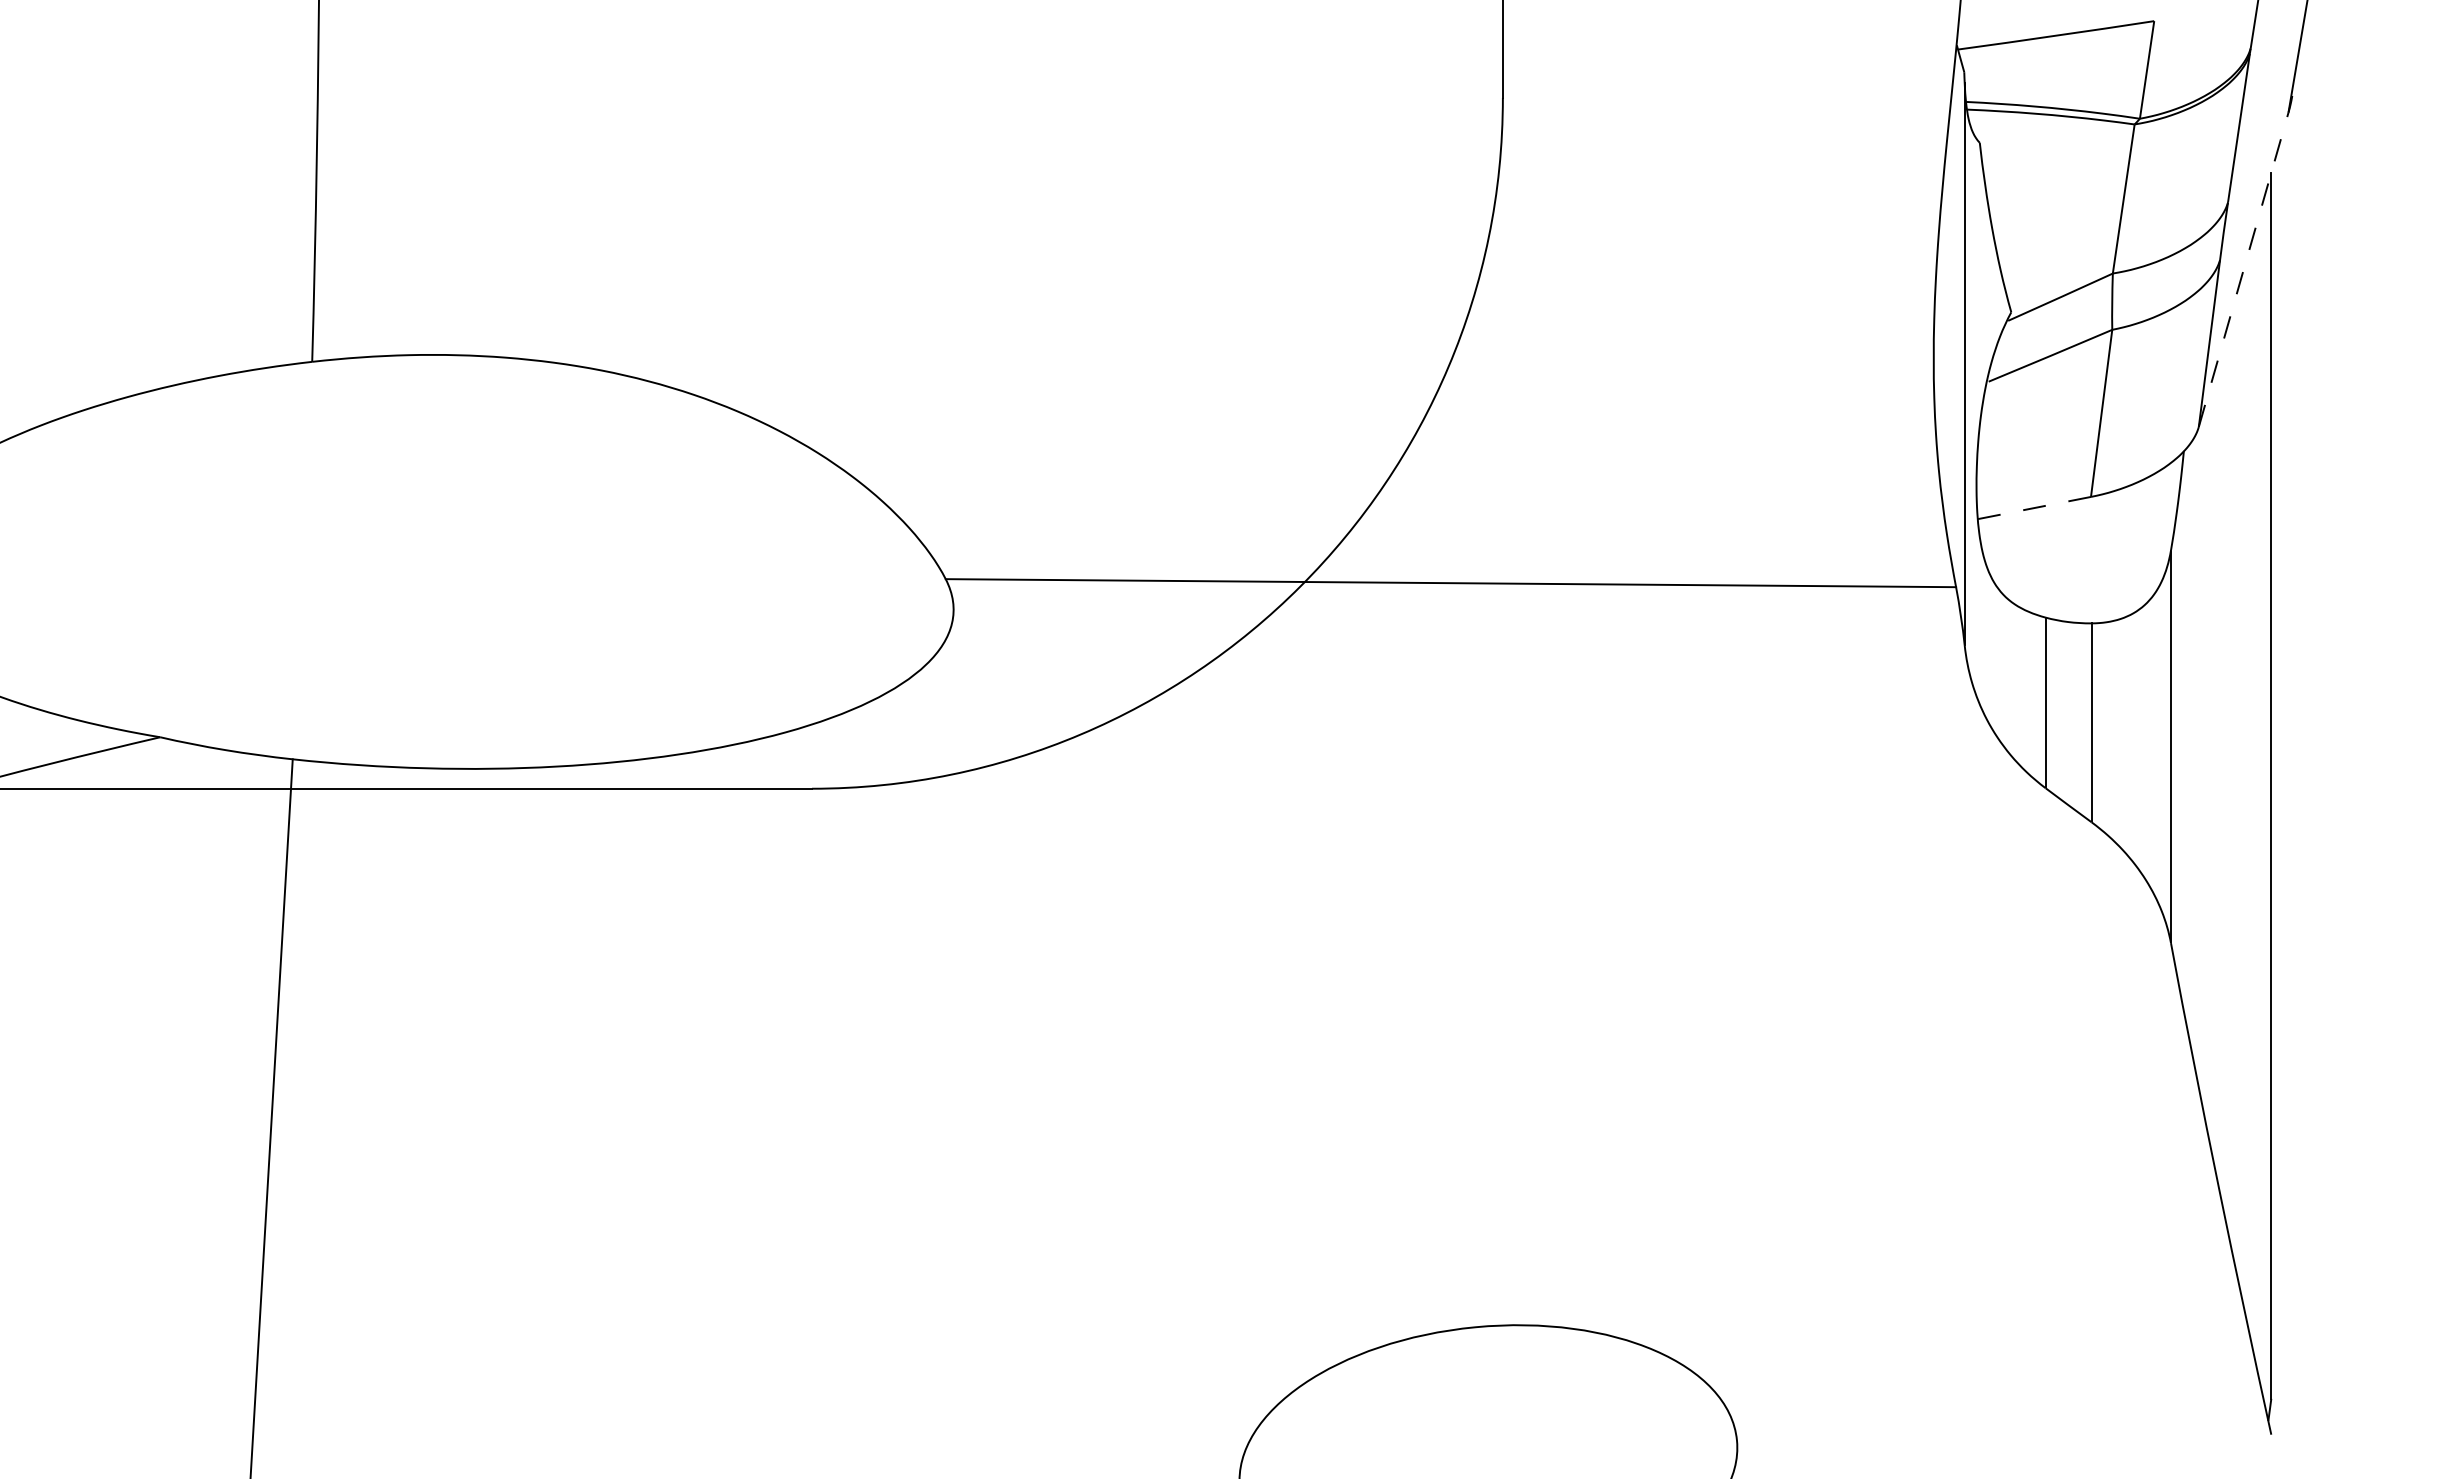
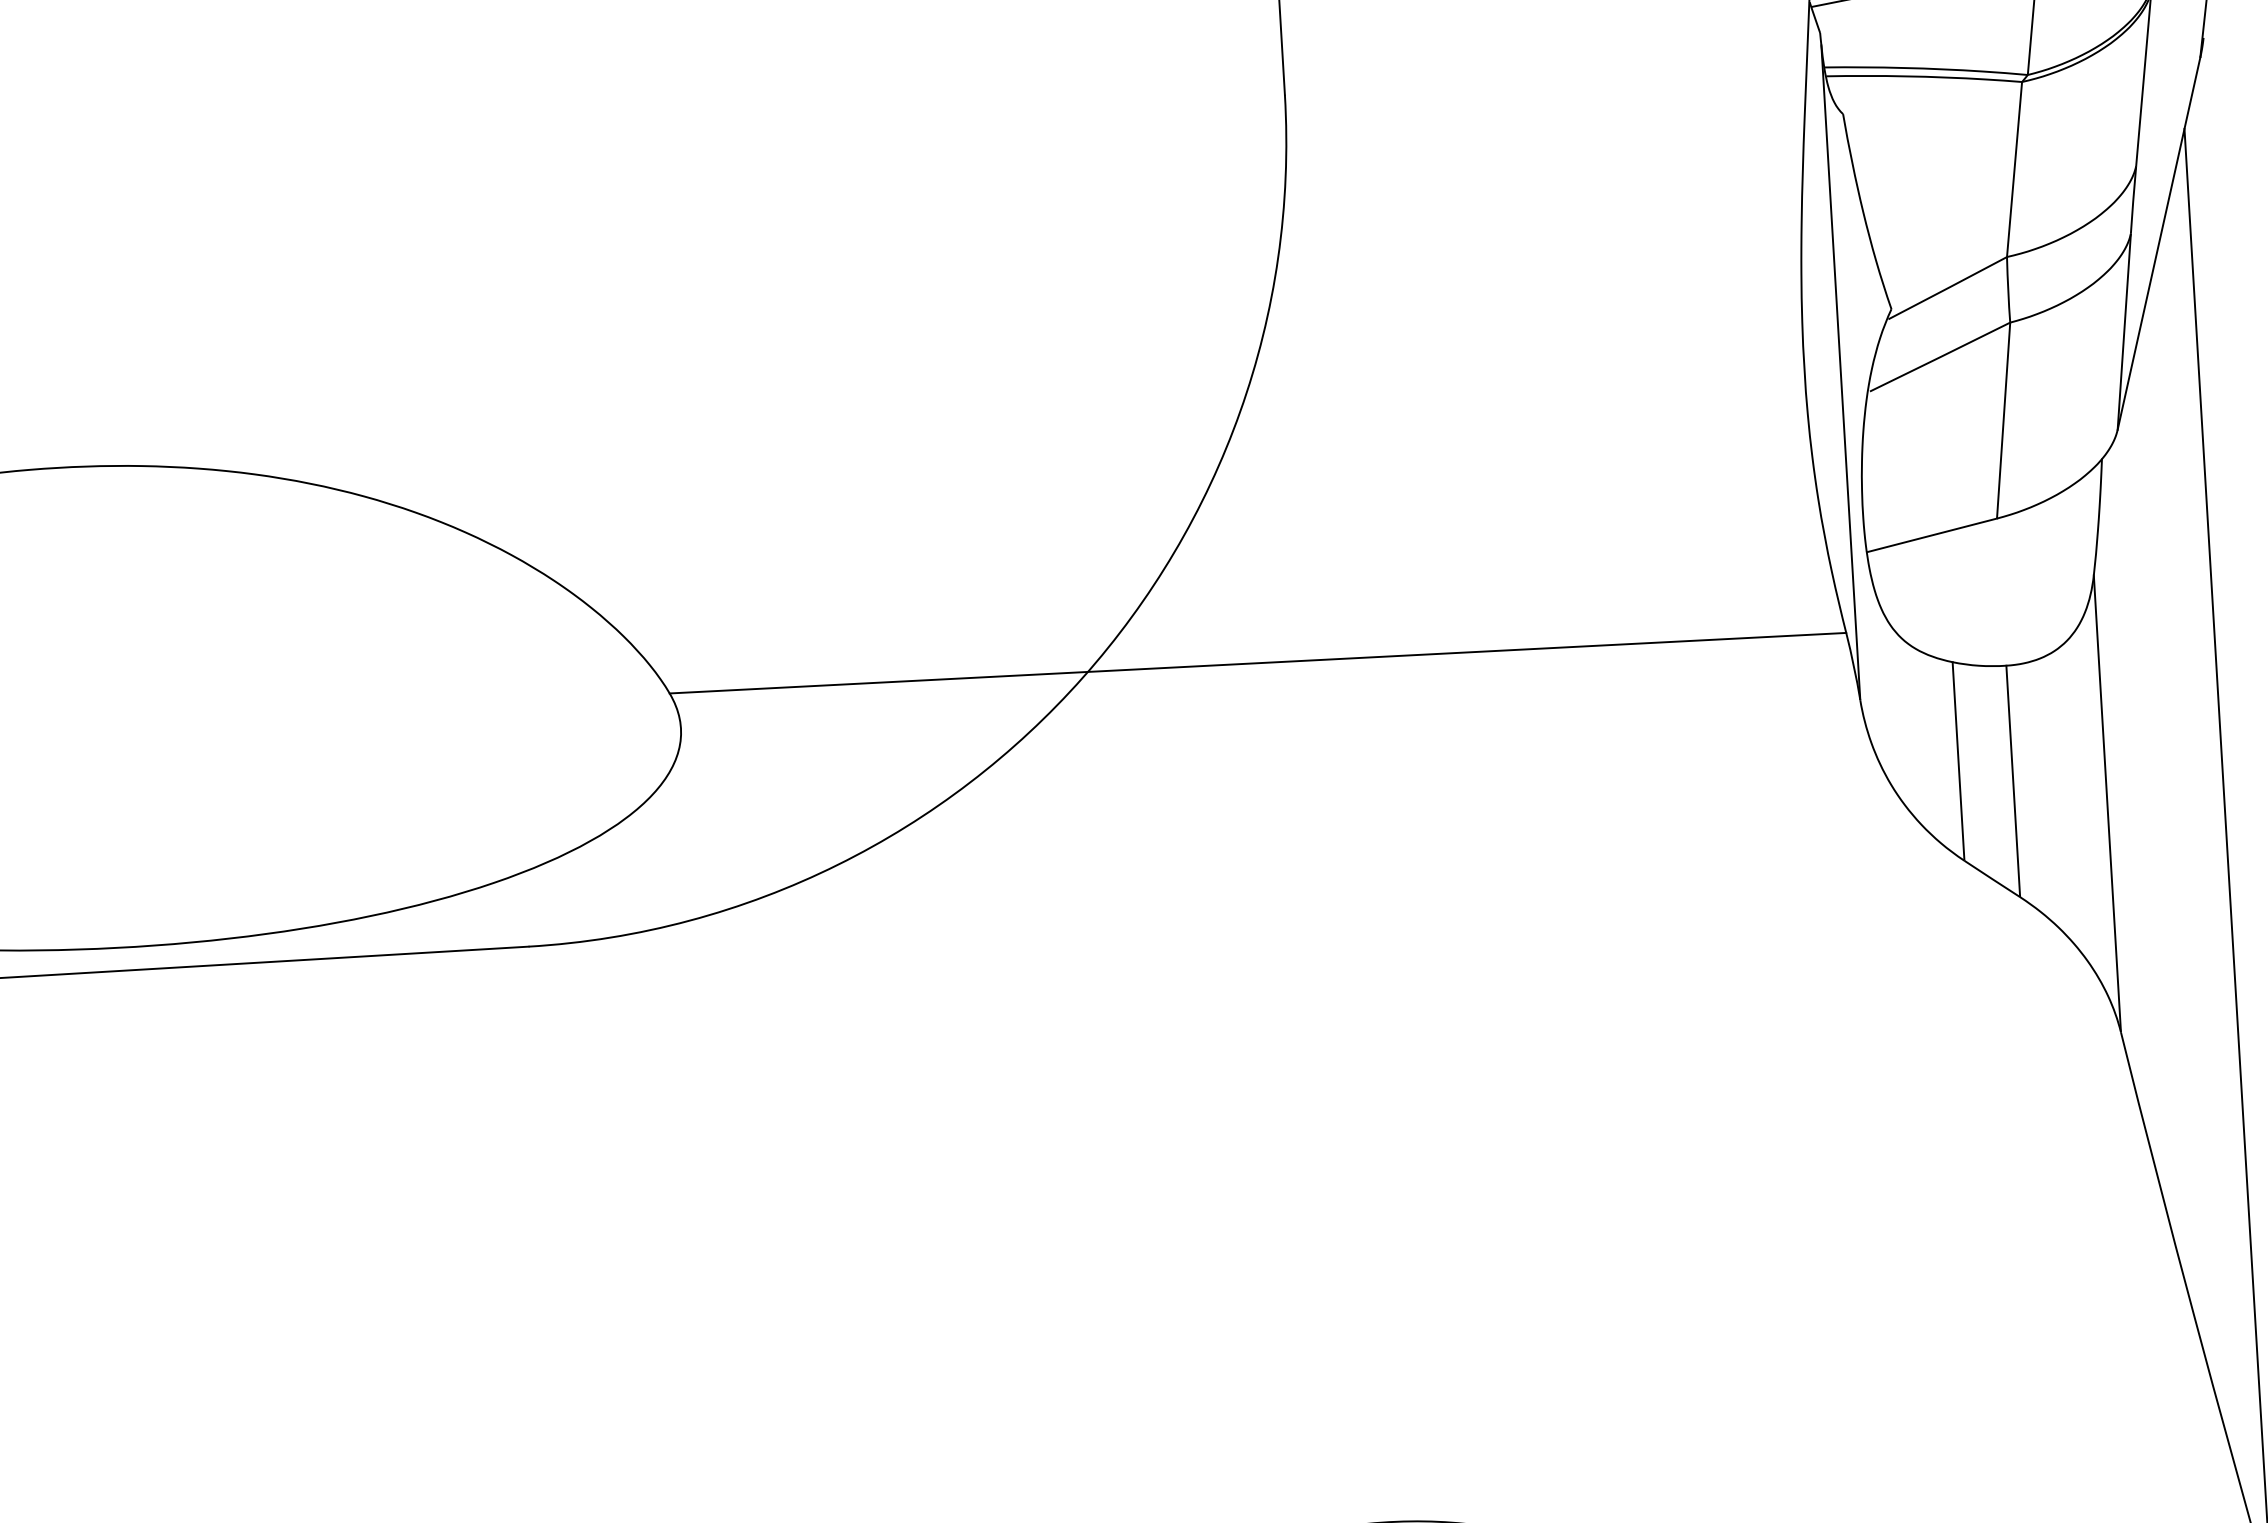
line: (2243, 269) -> (2158, 243), dashed -> solid
line: (2034, 508) -> (1932, 535), dashed -> solid

